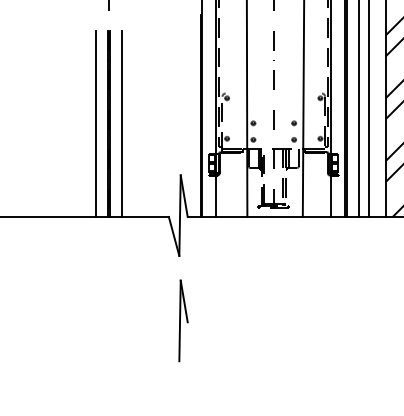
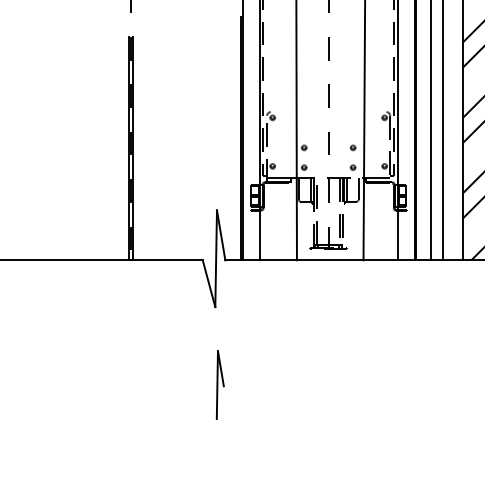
line: (96, 124) -> (115, 149), removed
line: (121, 124) -> (145, 149), removed
part: (183, 320) -> (220, 384), size x0.7

